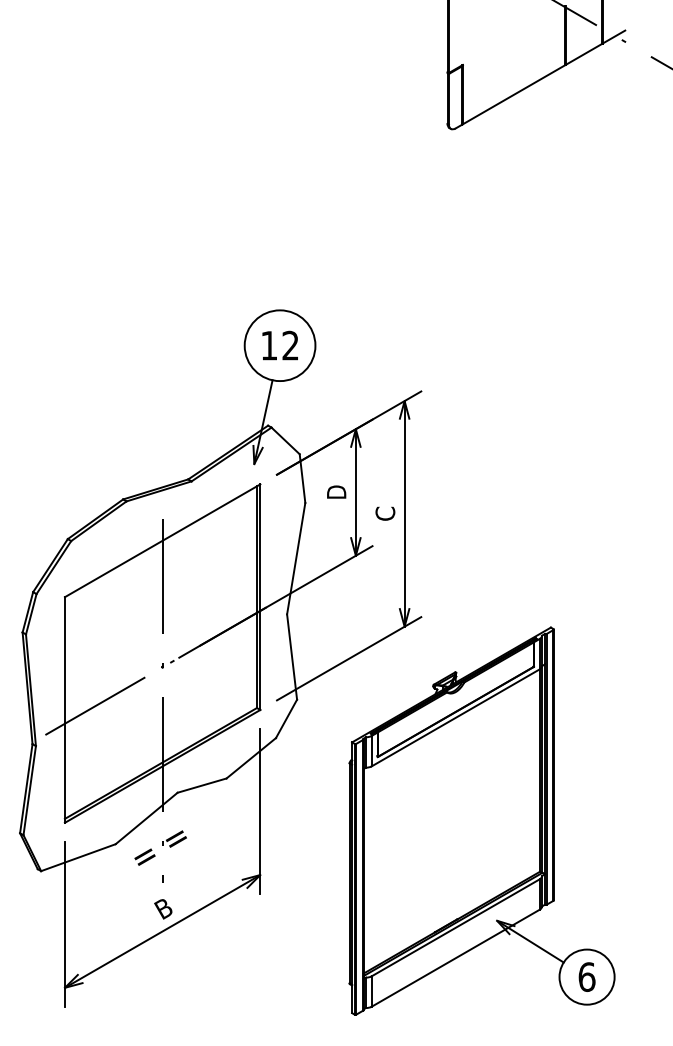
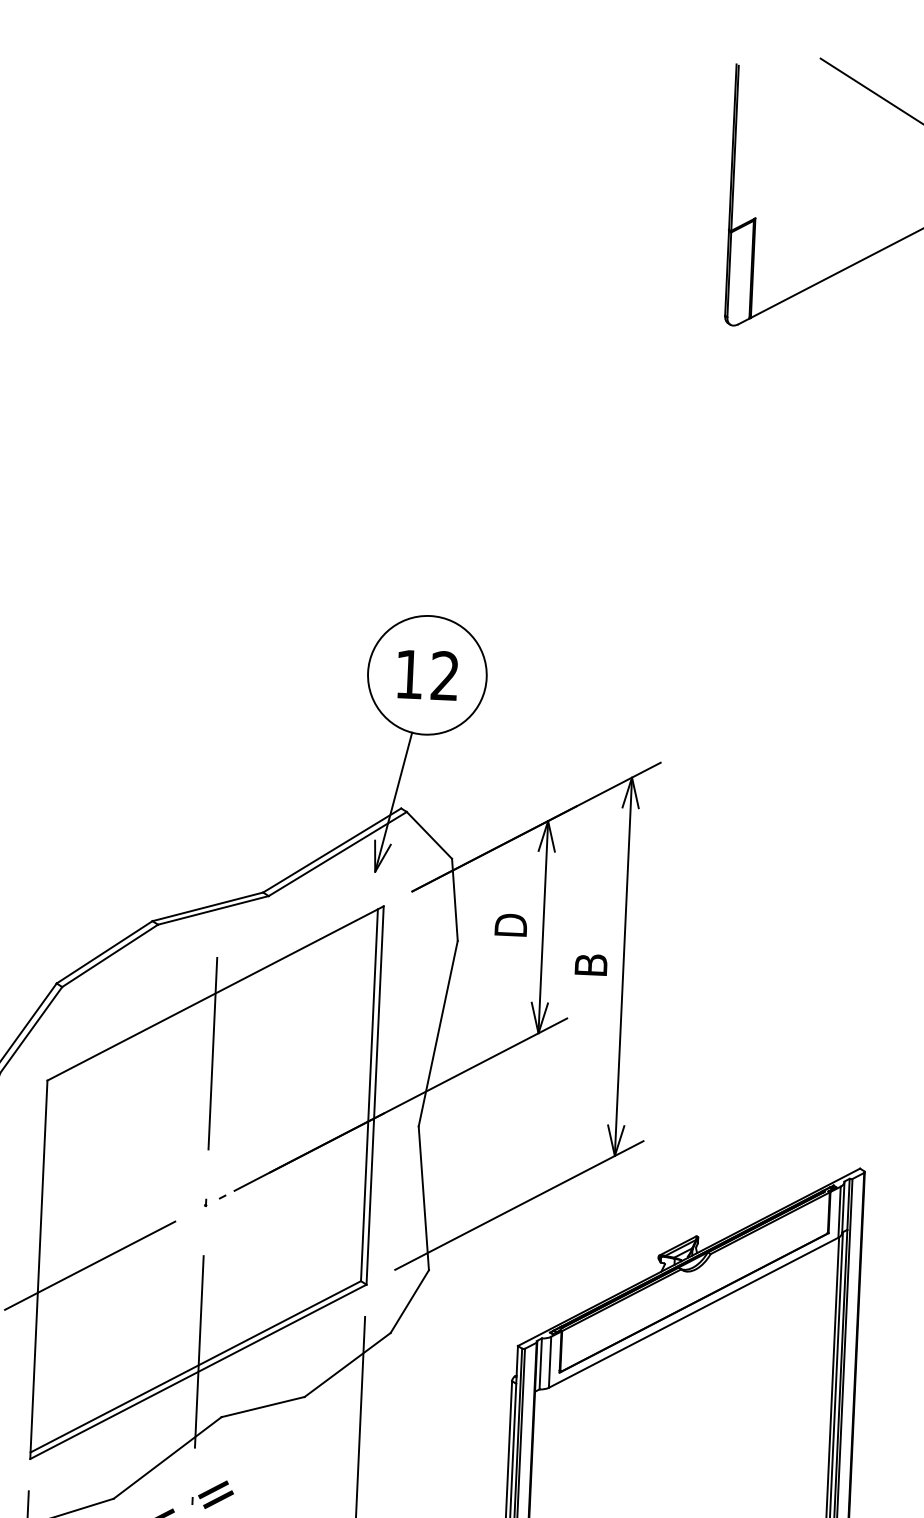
text: (385, 513) -> (591, 964), C -> B

